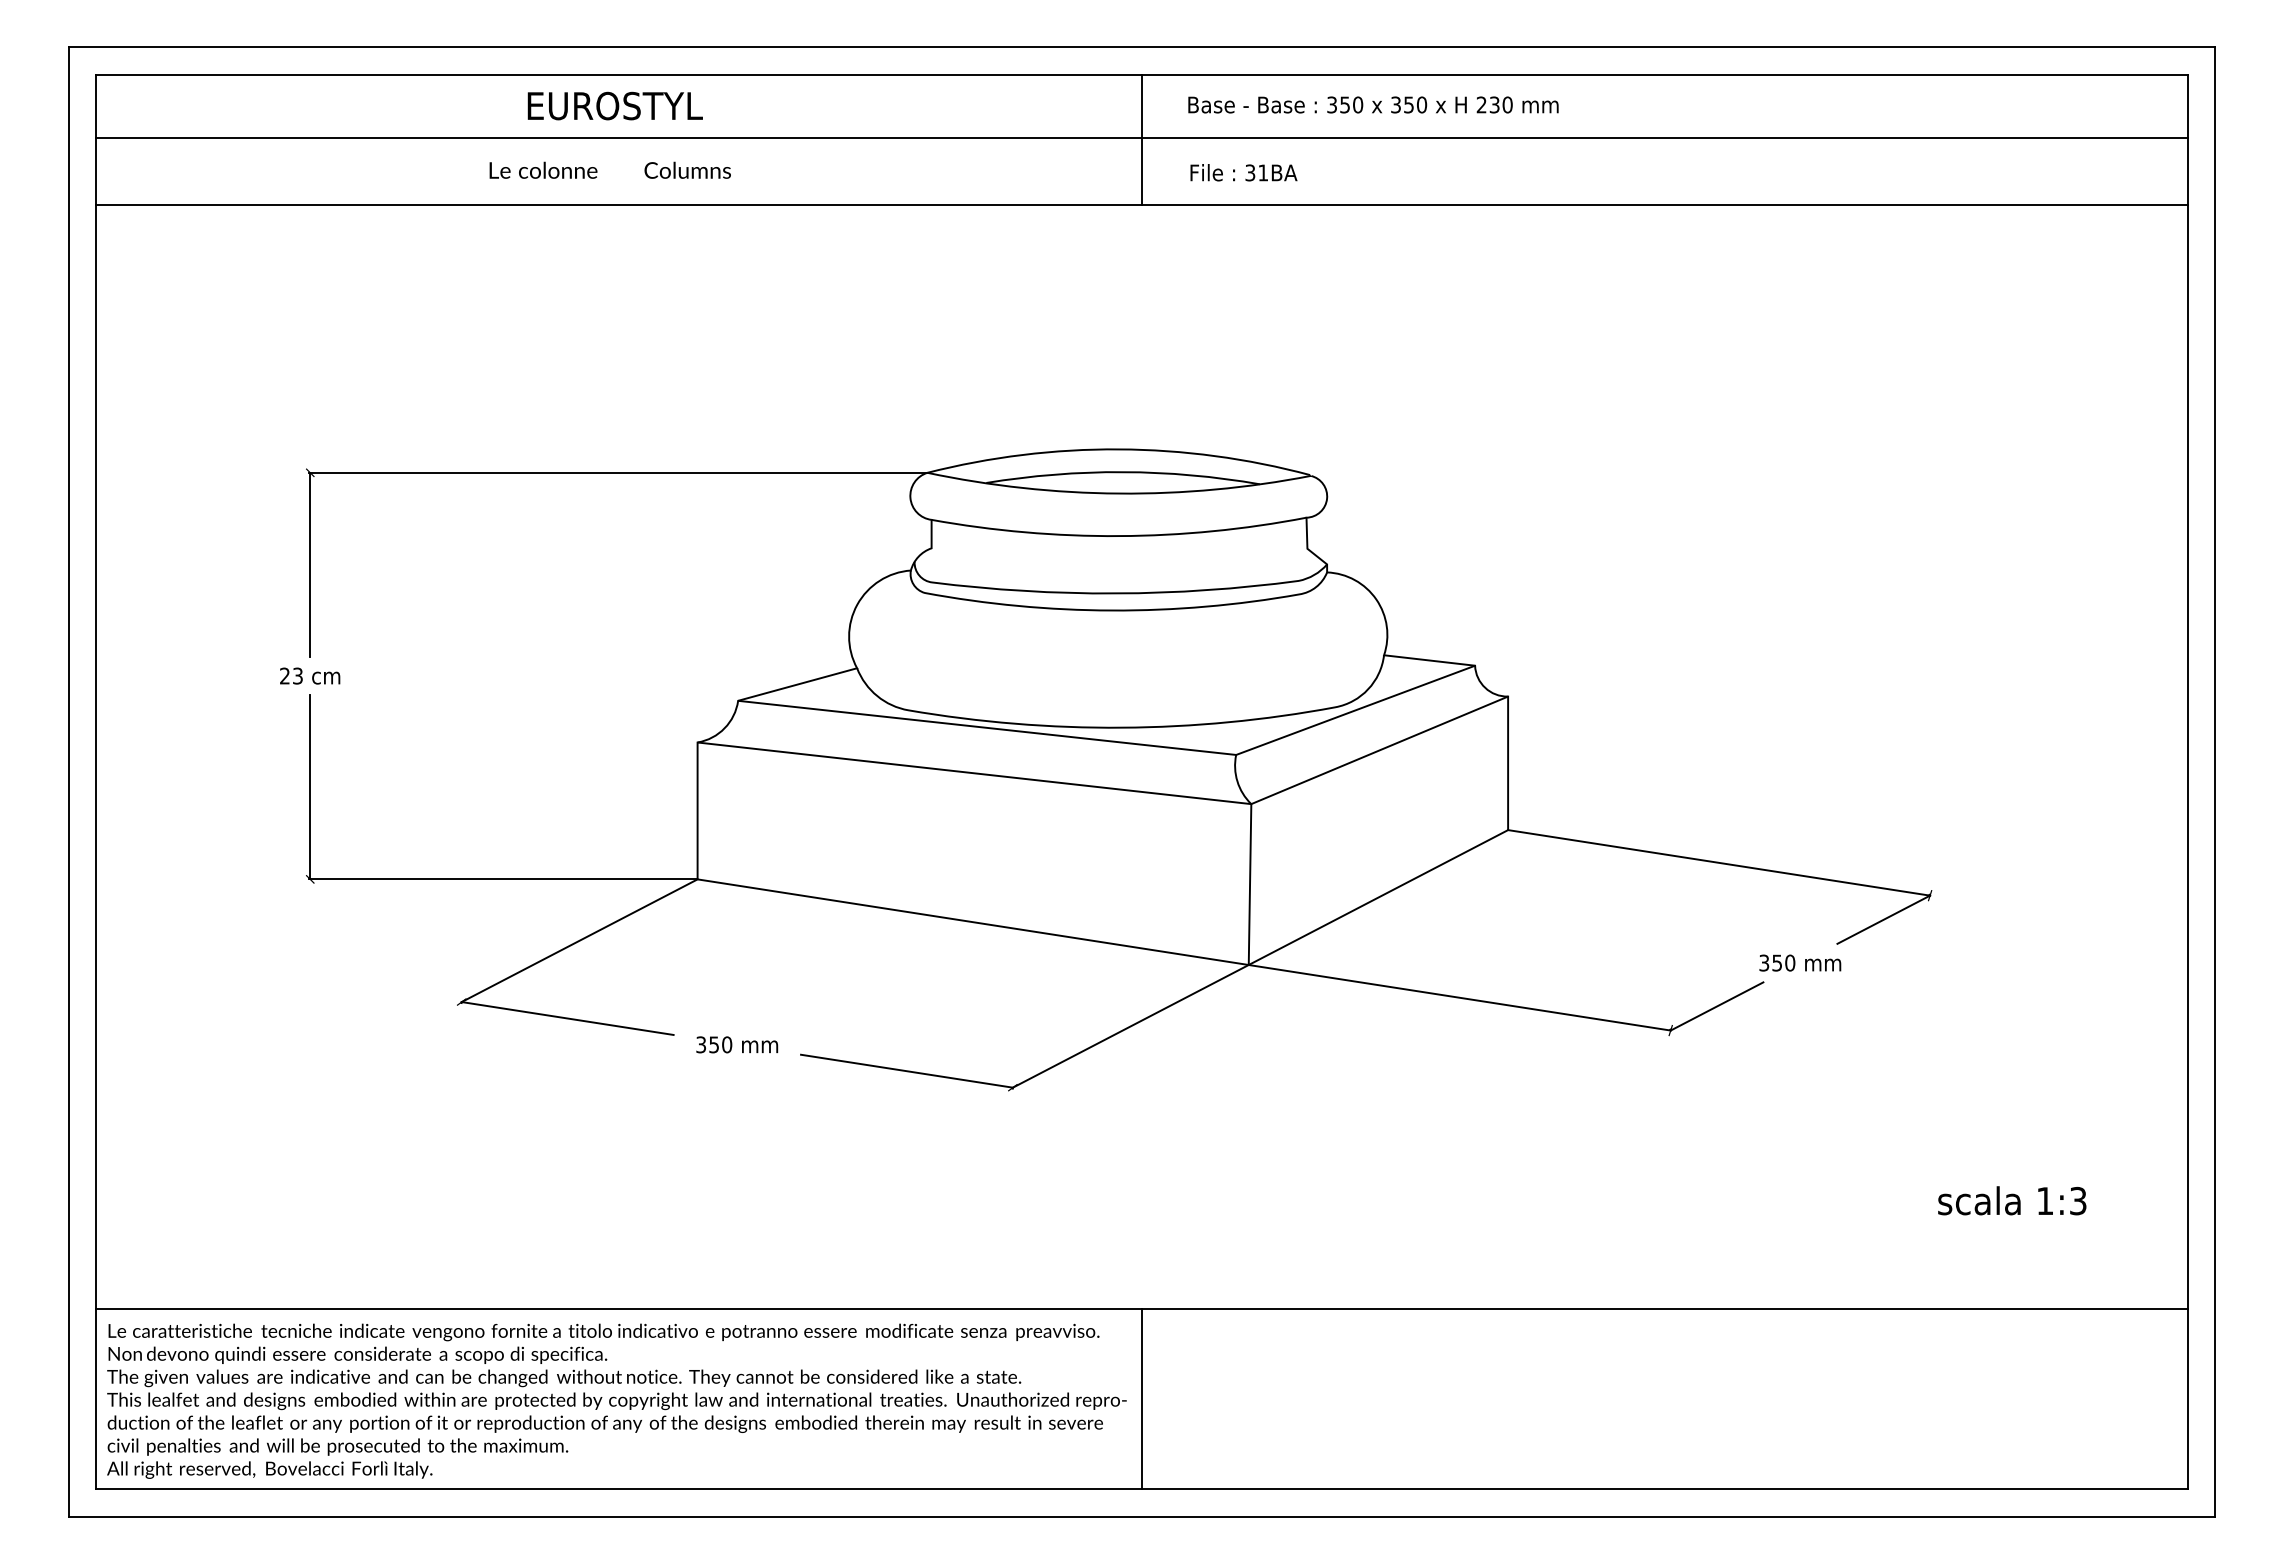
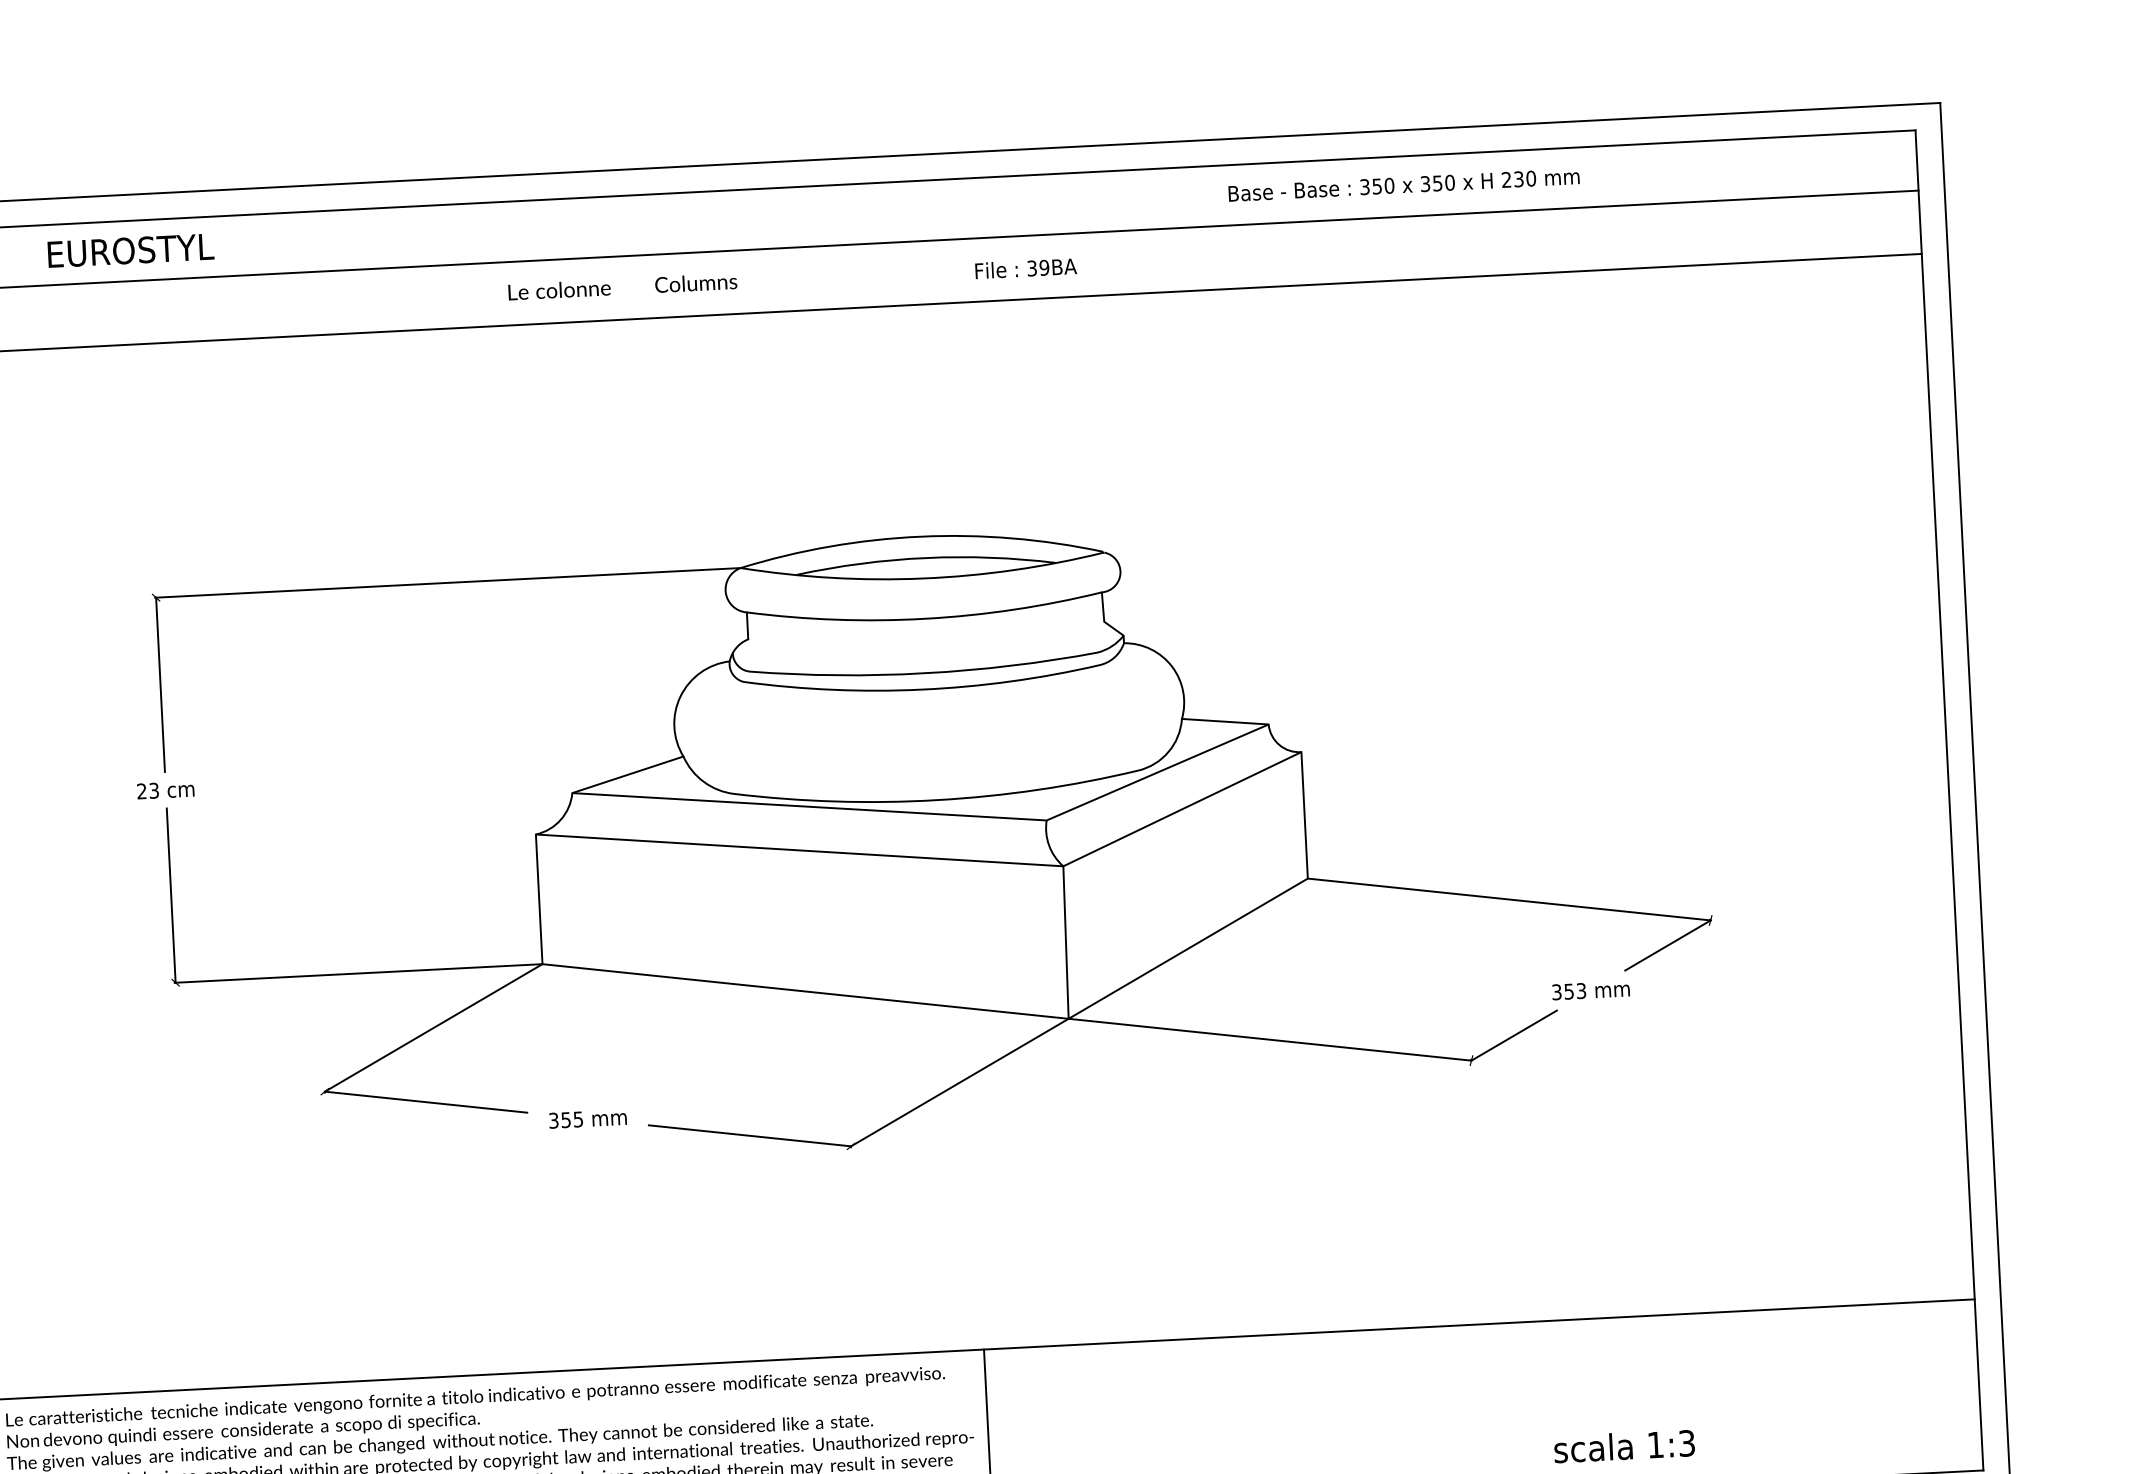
text: (1373, 104) -> (1404, 184), moved
text: (614, 105) -> (130, 250), moved
line: (1142, 139) -> (928, 242), removed
text: (609, 169) -> (621, 286), moved
text: (1263, 172) -> (1044, 267), 31BA -> 39BA
text: (1790, 962) -> (1581, 990), 350 -> 353
text: (727, 1044) -> (578, 1119), 350 -> 355
text: (2012, 1200) -> (1624, 1445), moved

